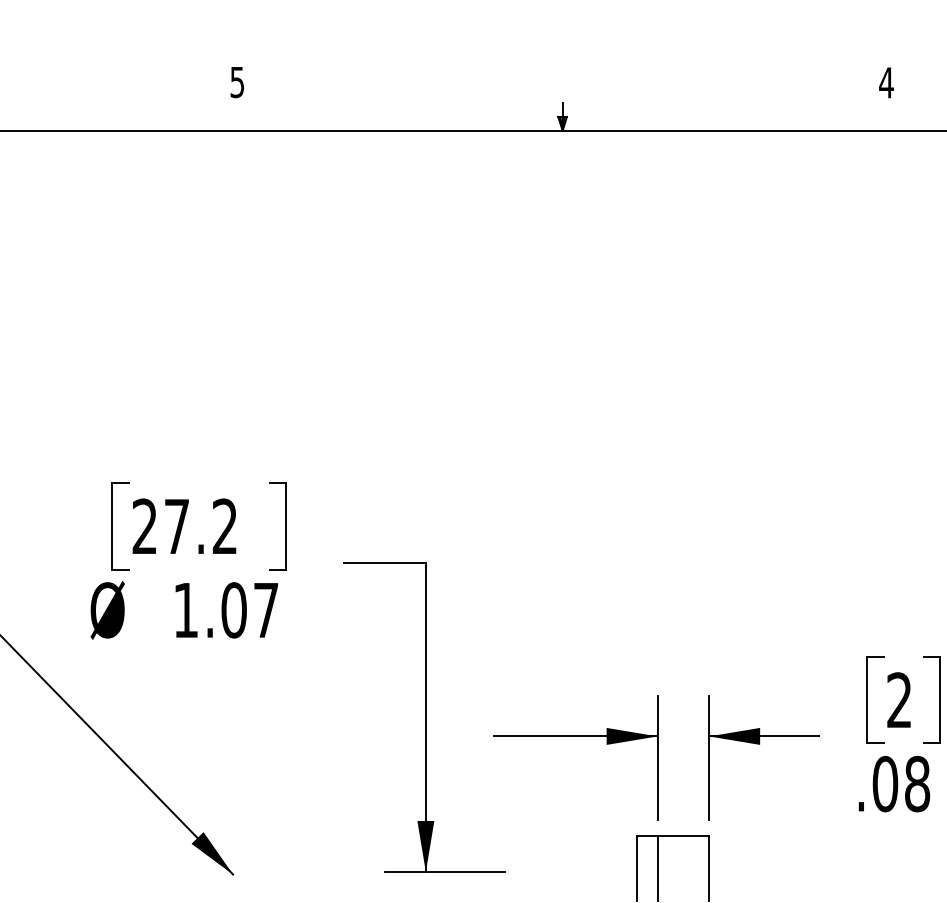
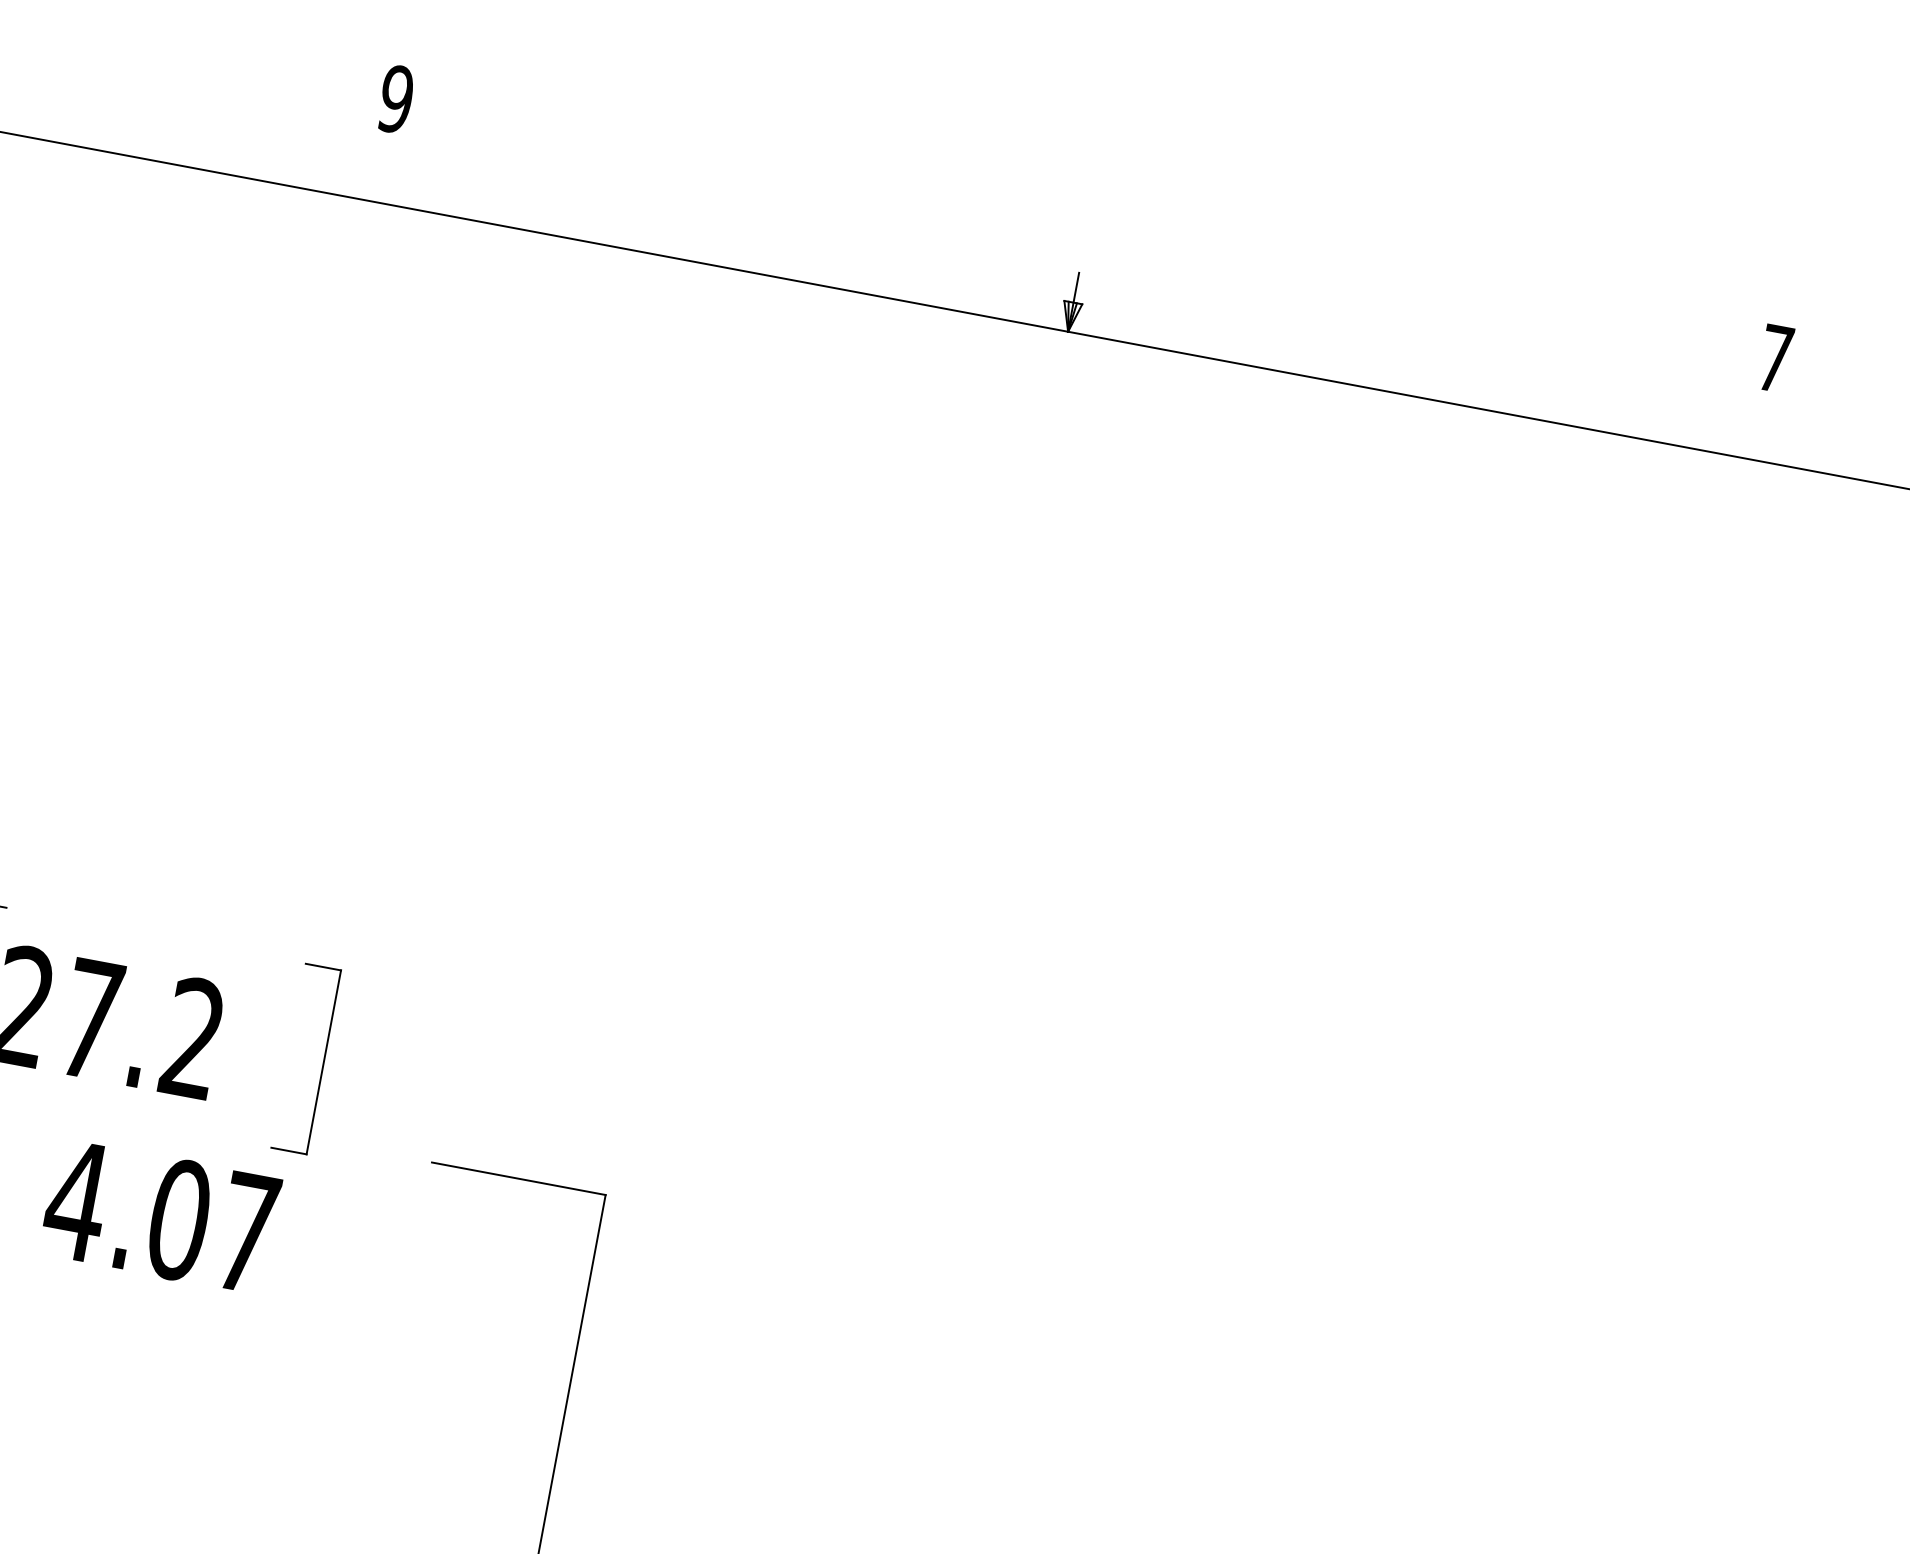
text: (237, 81) -> (396, 97), 5 -> 9
text: (886, 82) -> (1775, 357), 4 -> 7
text: (185, 610) -> (75, 1201), 1.07 -> 4.07

